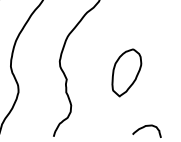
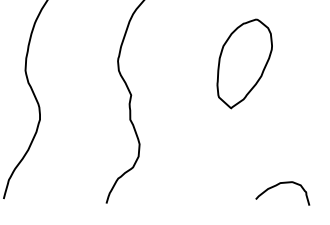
part: (126, 72) -> (244, 63), moved

